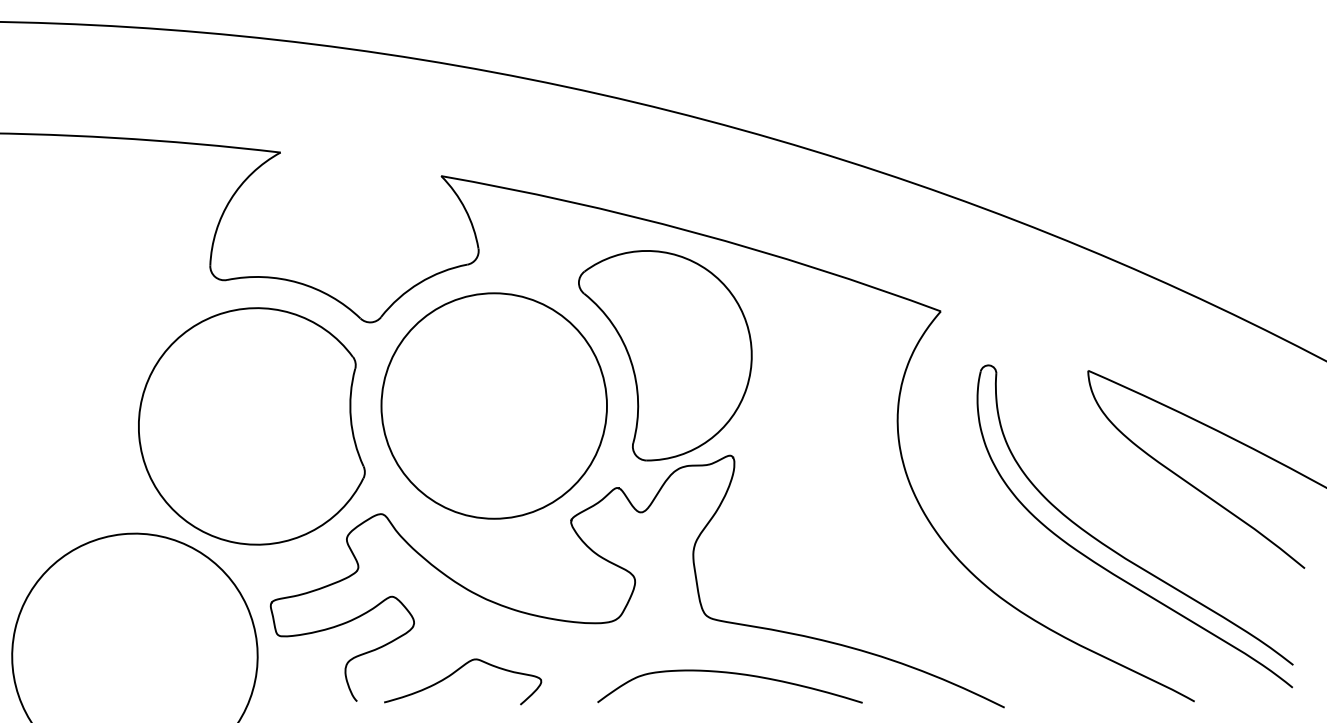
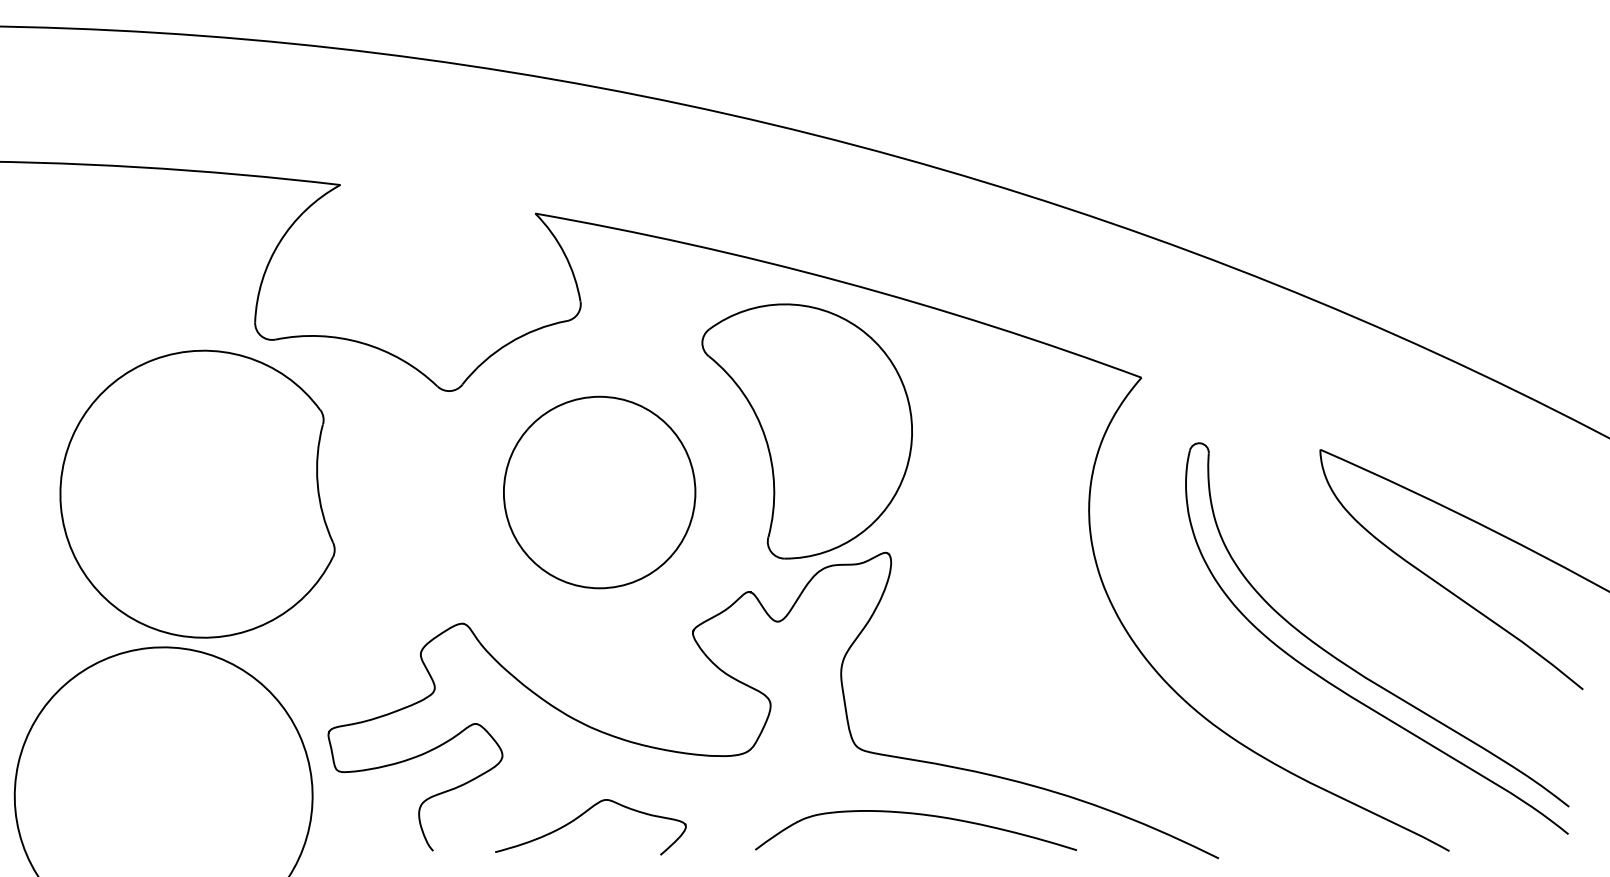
circle: (494, 405) -> (599, 491), size x0.7
part: (251, 426) -> (197, 494), moved
curve: (457, 671) -> (584, 814), moved
curve: (733, 674) -> (920, 815), moved

